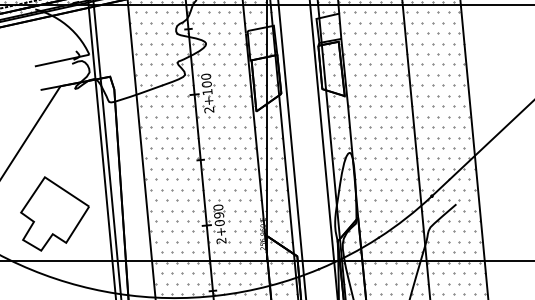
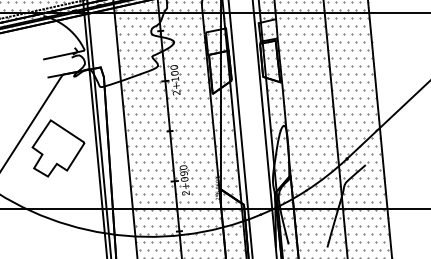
part: (54, 214) -> (58, 148), moved

